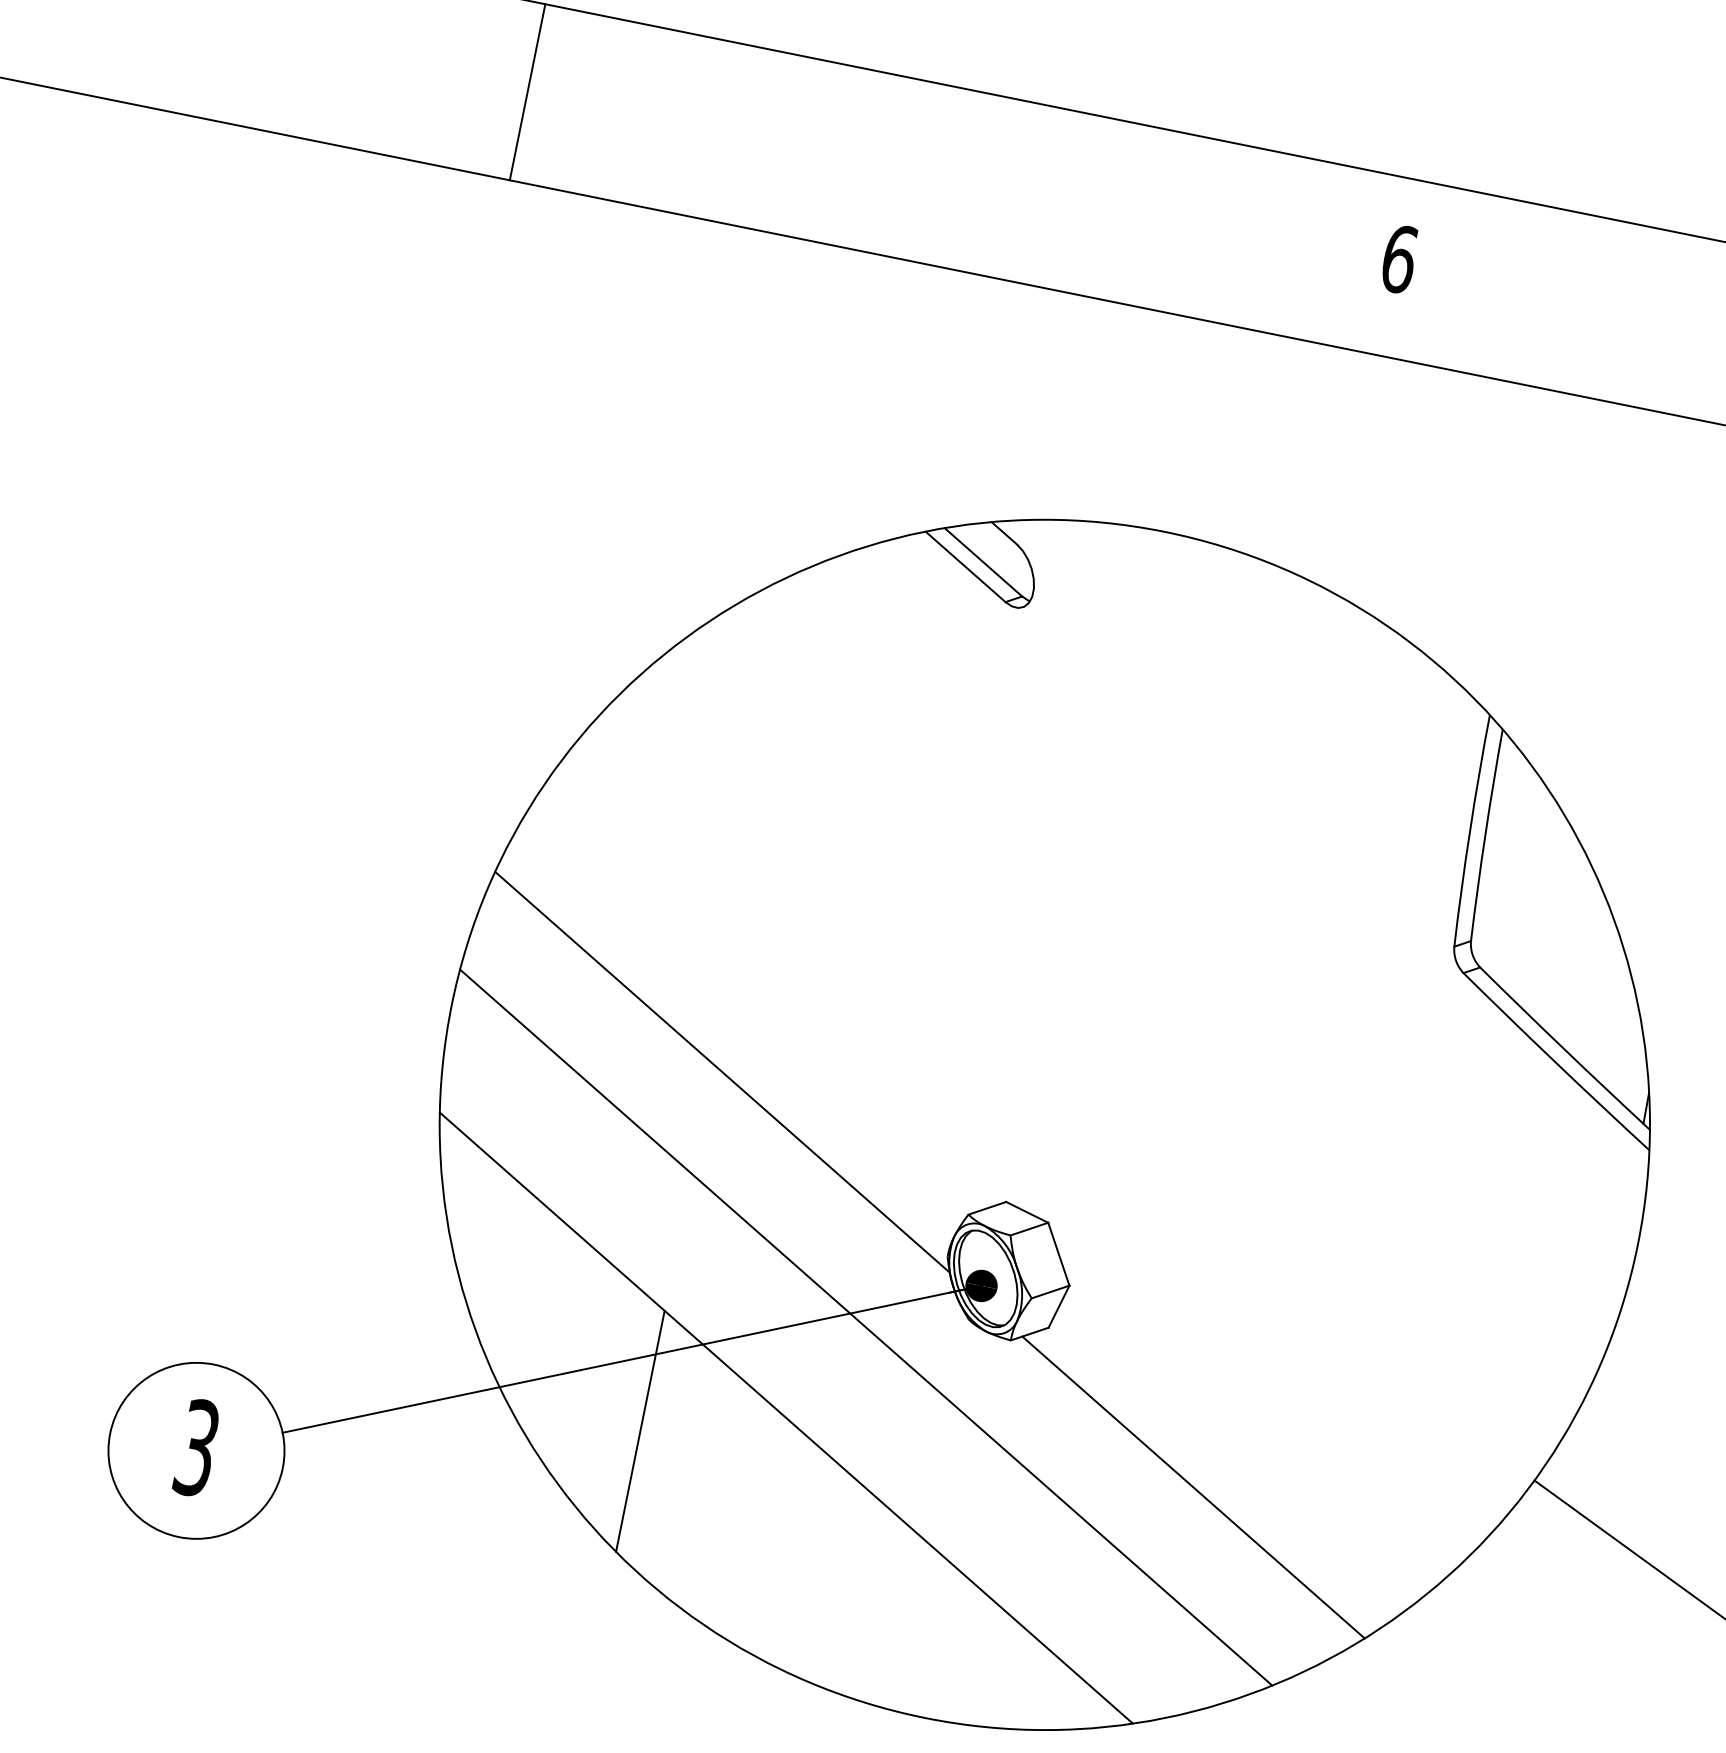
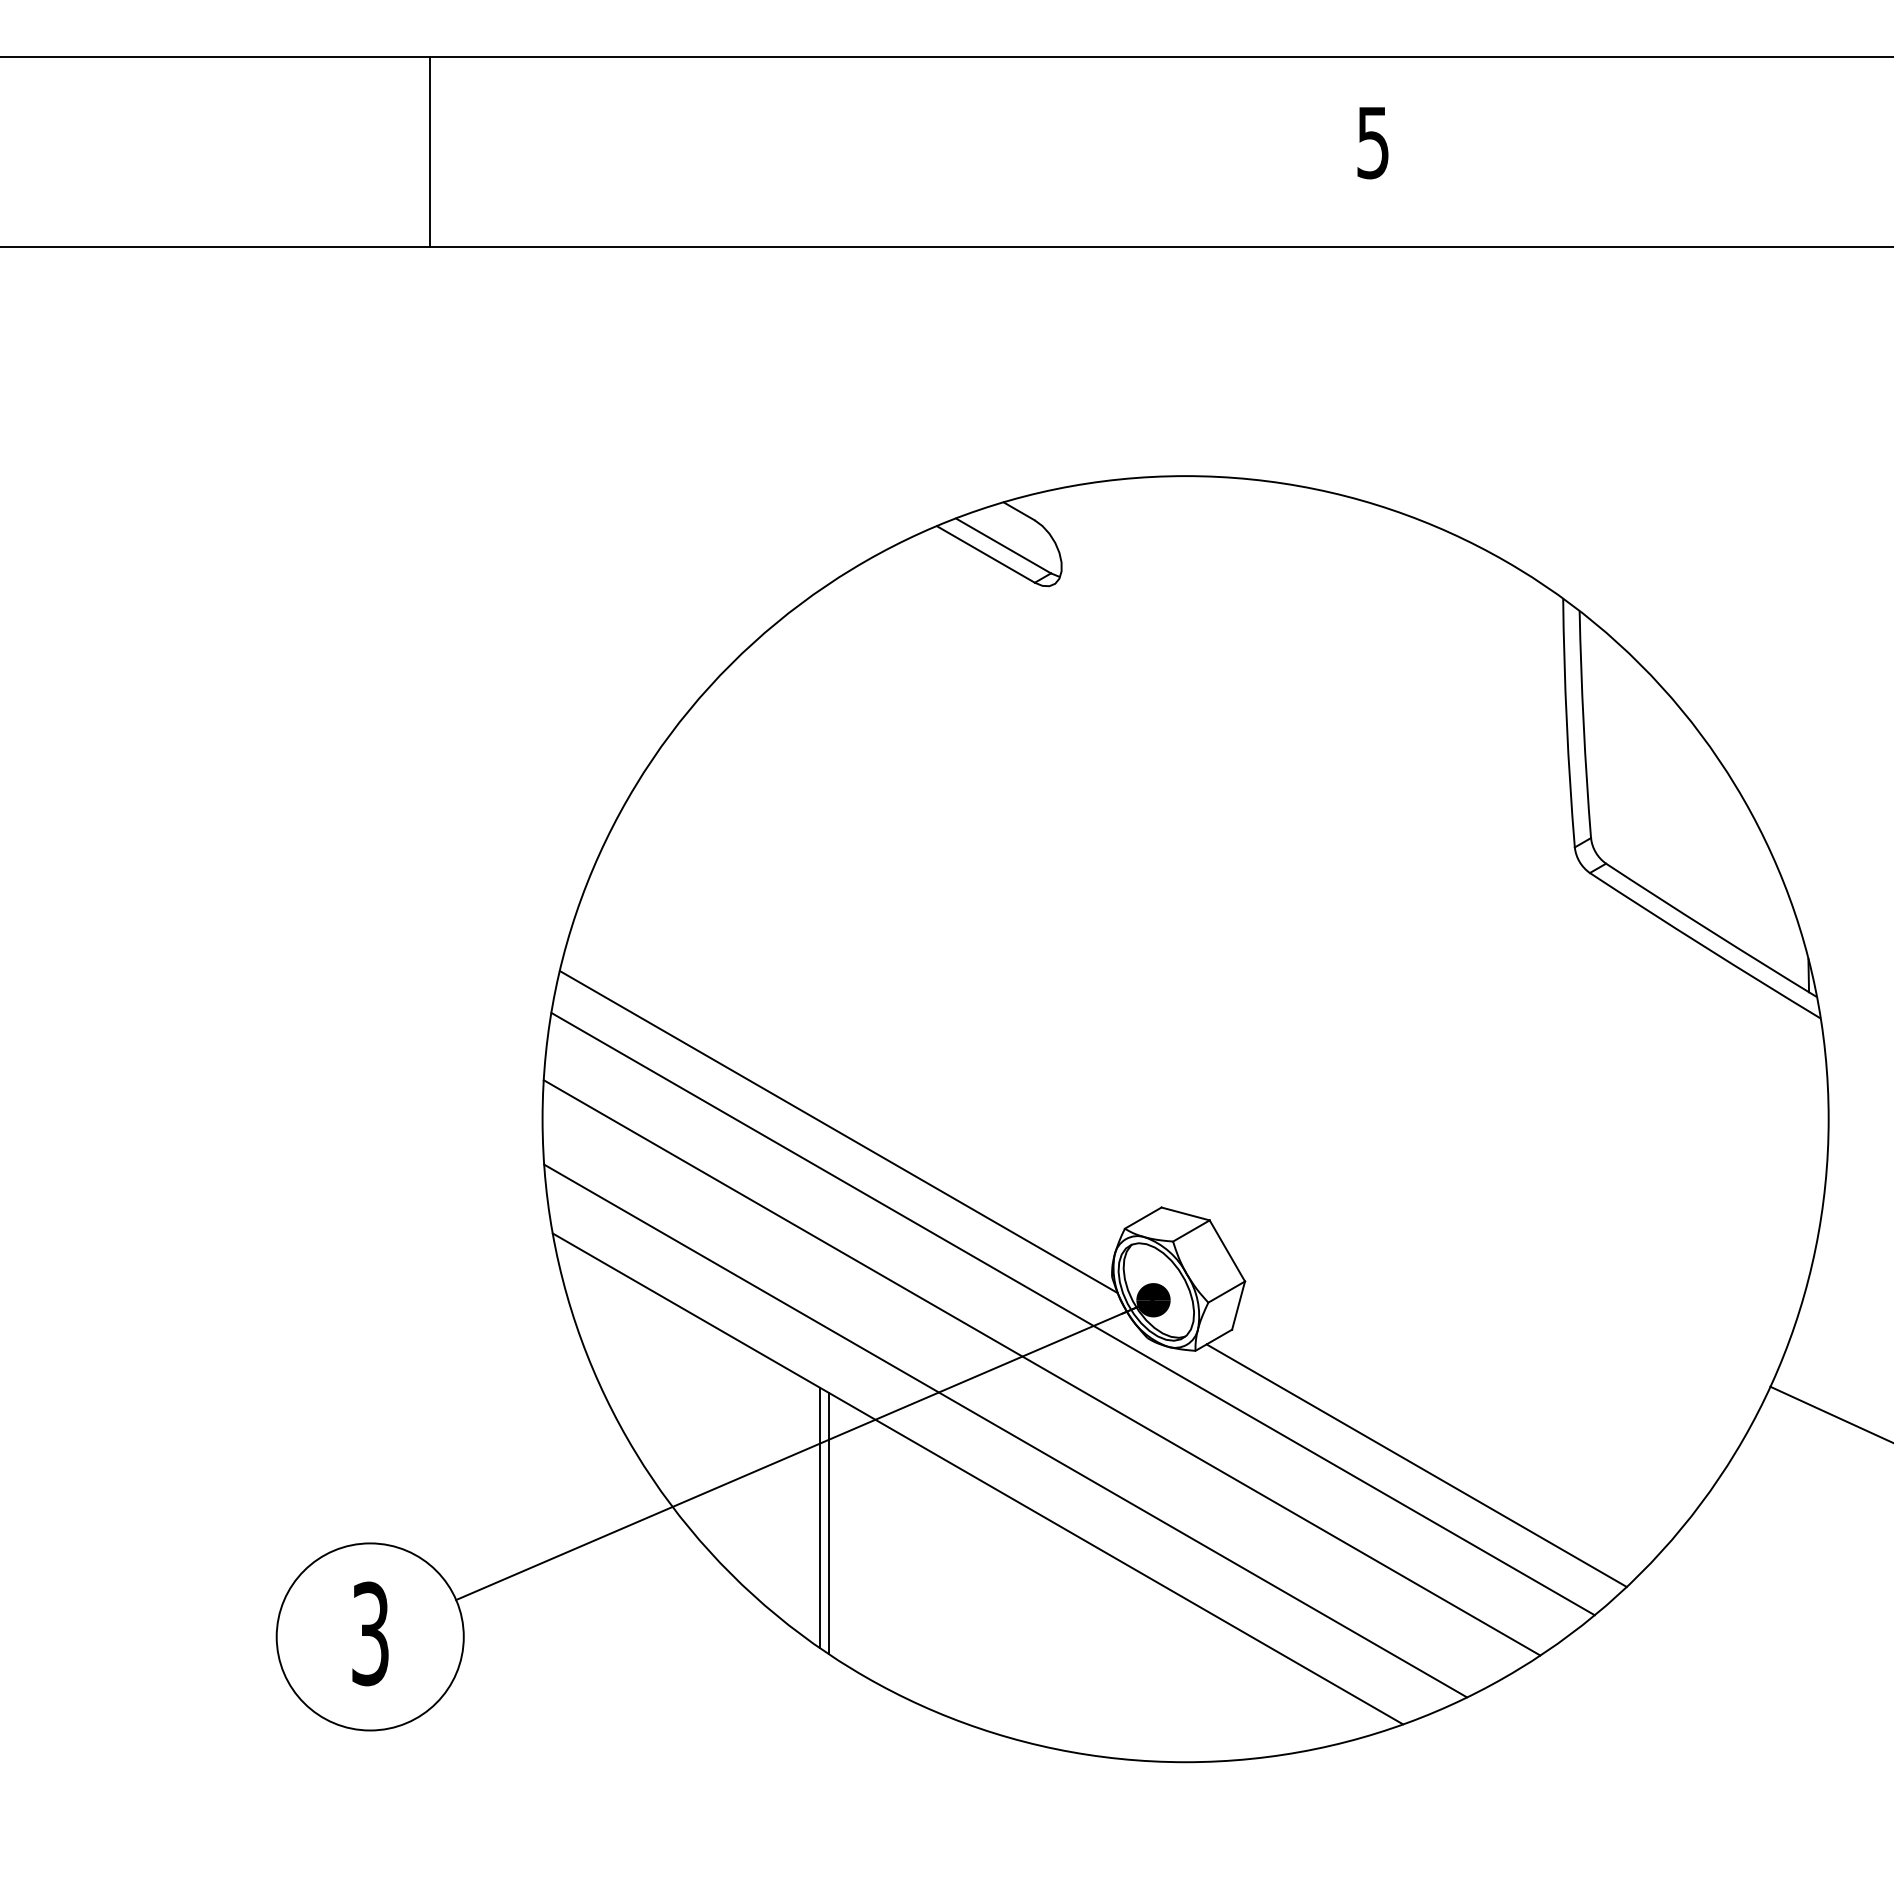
text: (1399, 259) -> (1373, 142), 6 -> 5
line: (904, 1283) -> (1072, 1313), added
line: (820, 1378) -> (1005, 1430), added
line: (633, 1424) -> (820, 1517), added

